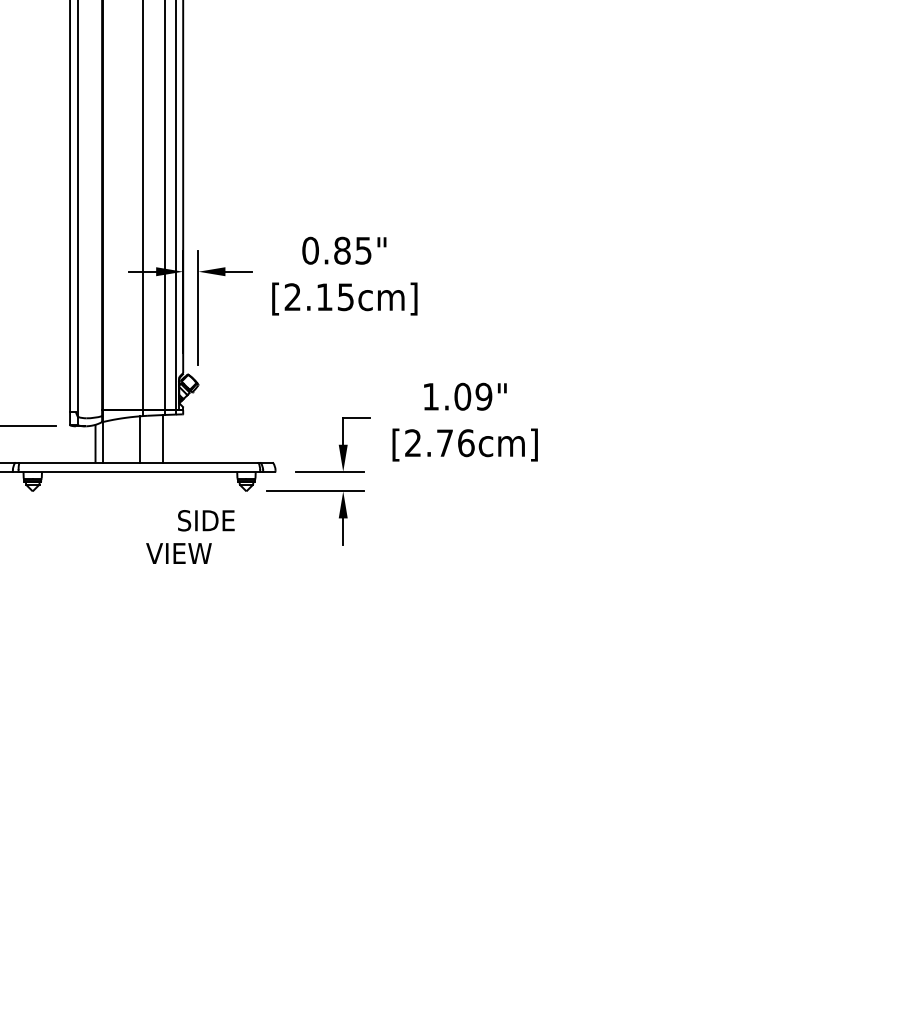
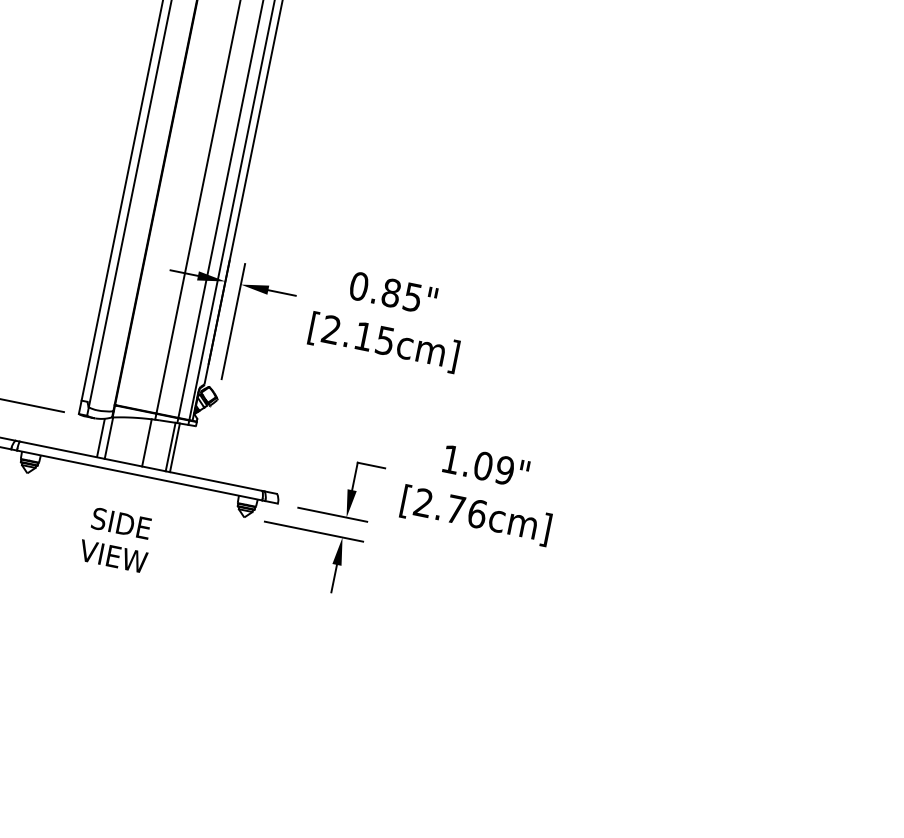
line: (167, 438) -> (175, 447), added
text: (206, 520) -> (121, 523), moved
text: (178, 553) -> (112, 556), moved

